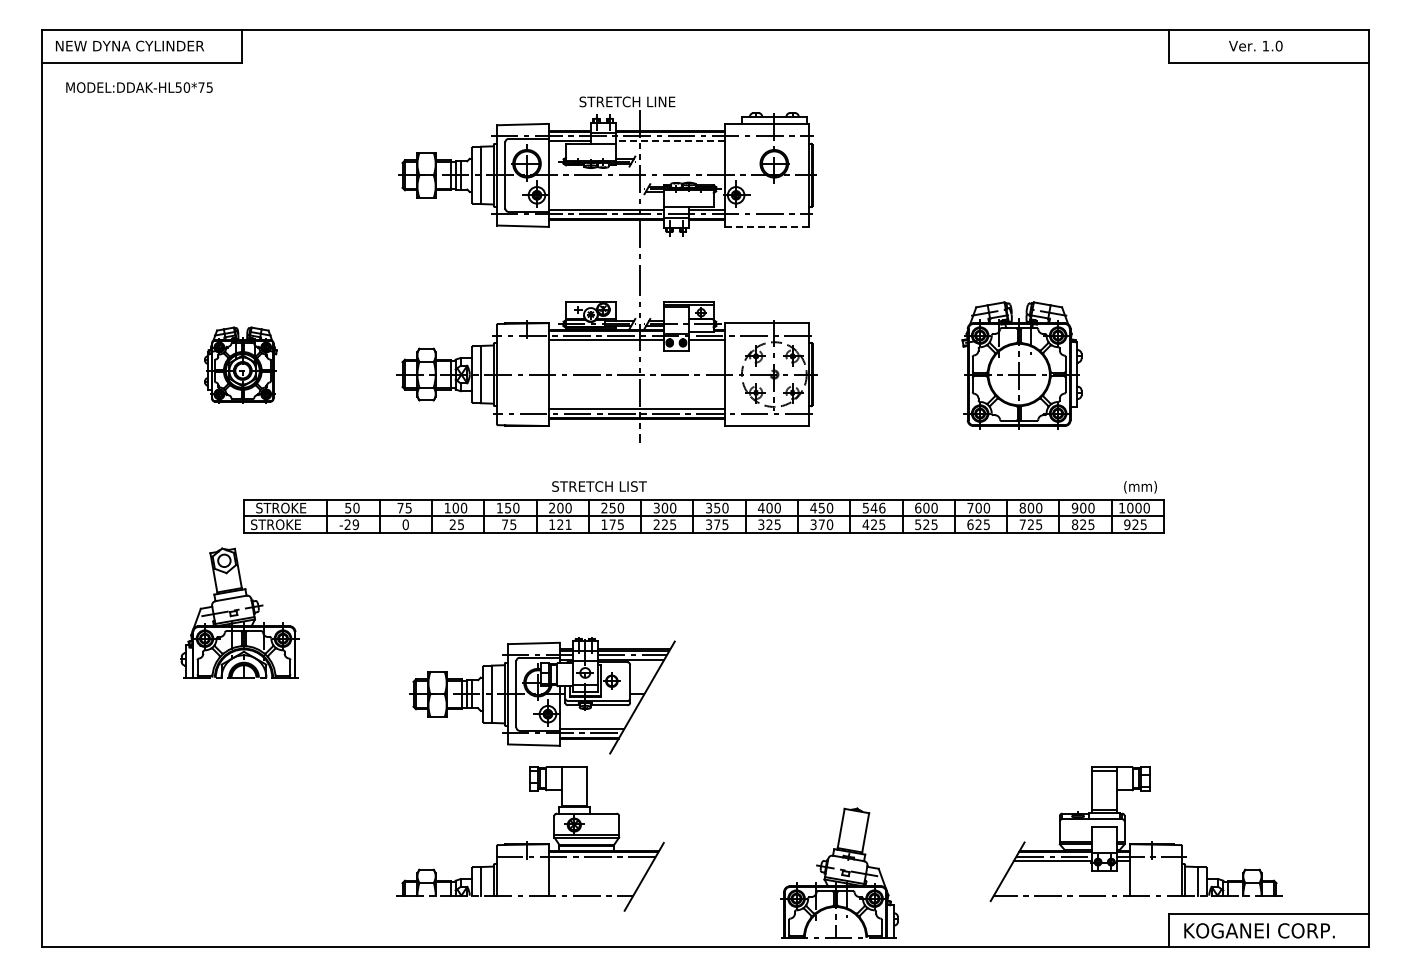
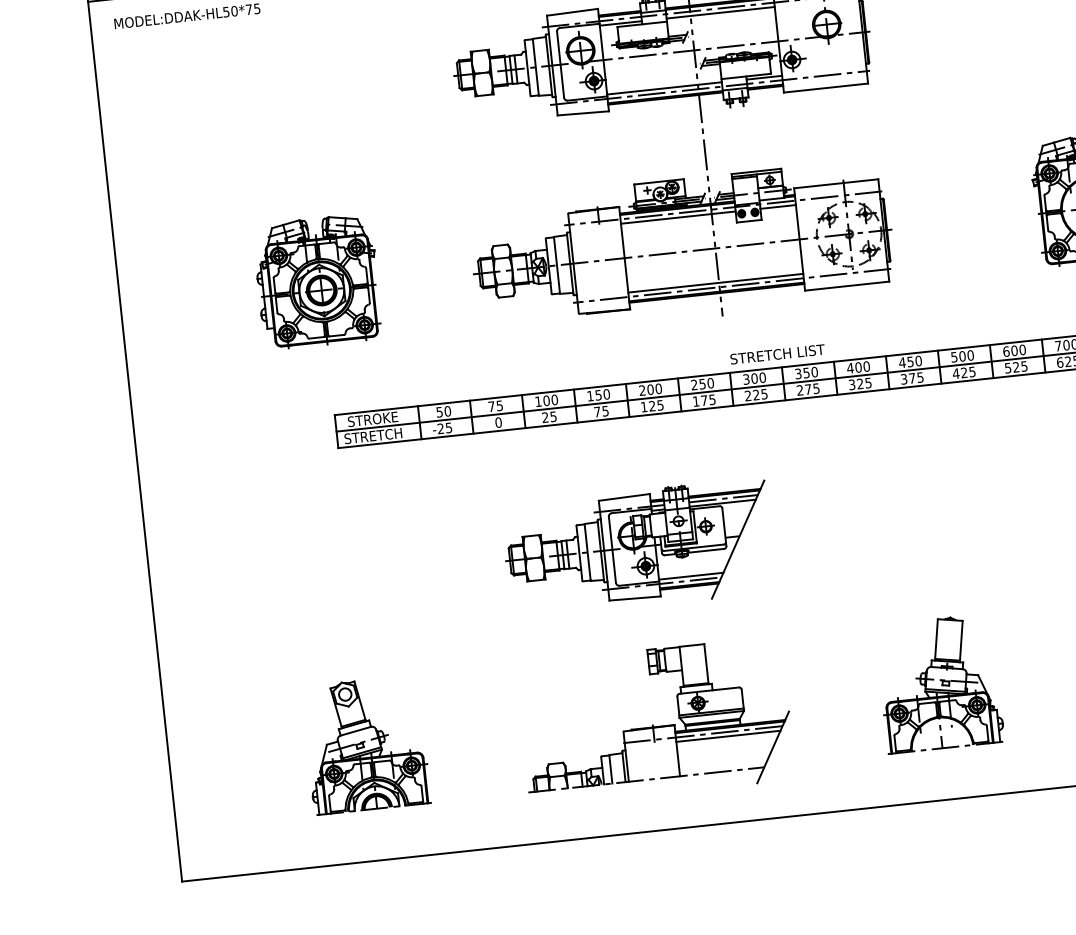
line: (669, 140) -> (720, 12), dashed -> solid
line: (766, 226) -> (825, 87), dashed -> solid
part: (240, 365) -> (317, 281), size x1.67
text: (599, 486) -> (777, 354), moved
text: (877, 507) -> (965, 355), 546 -> 500
text: (291, 524) -> (384, 434), STROKE -> STRETCH
text: (355, 524) -> (448, 427), -29 -> -25
text: (568, 524) -> (660, 405), 121 -> 125
text: (829, 524) -> (919, 377), 370 -> 375
text: (709, 525) -> (800, 391), 375 -> 275
part: (239, 612) -> (365, 744), moved
part: (542, 695) -> (638, 548), moved
line: (600, 861) -> (728, 736), added
part: (839, 872) -> (939, 683), moved

